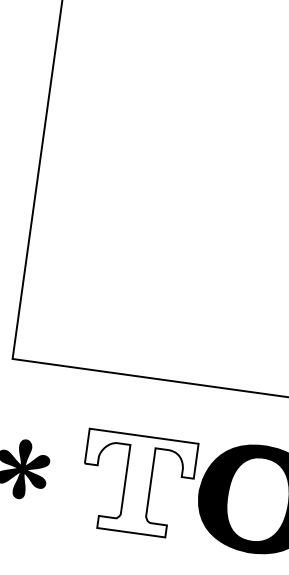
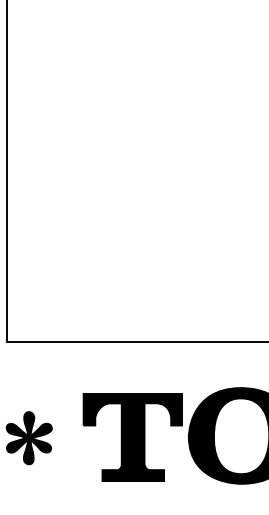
fill: (137, 484) -> (132, 437), added

